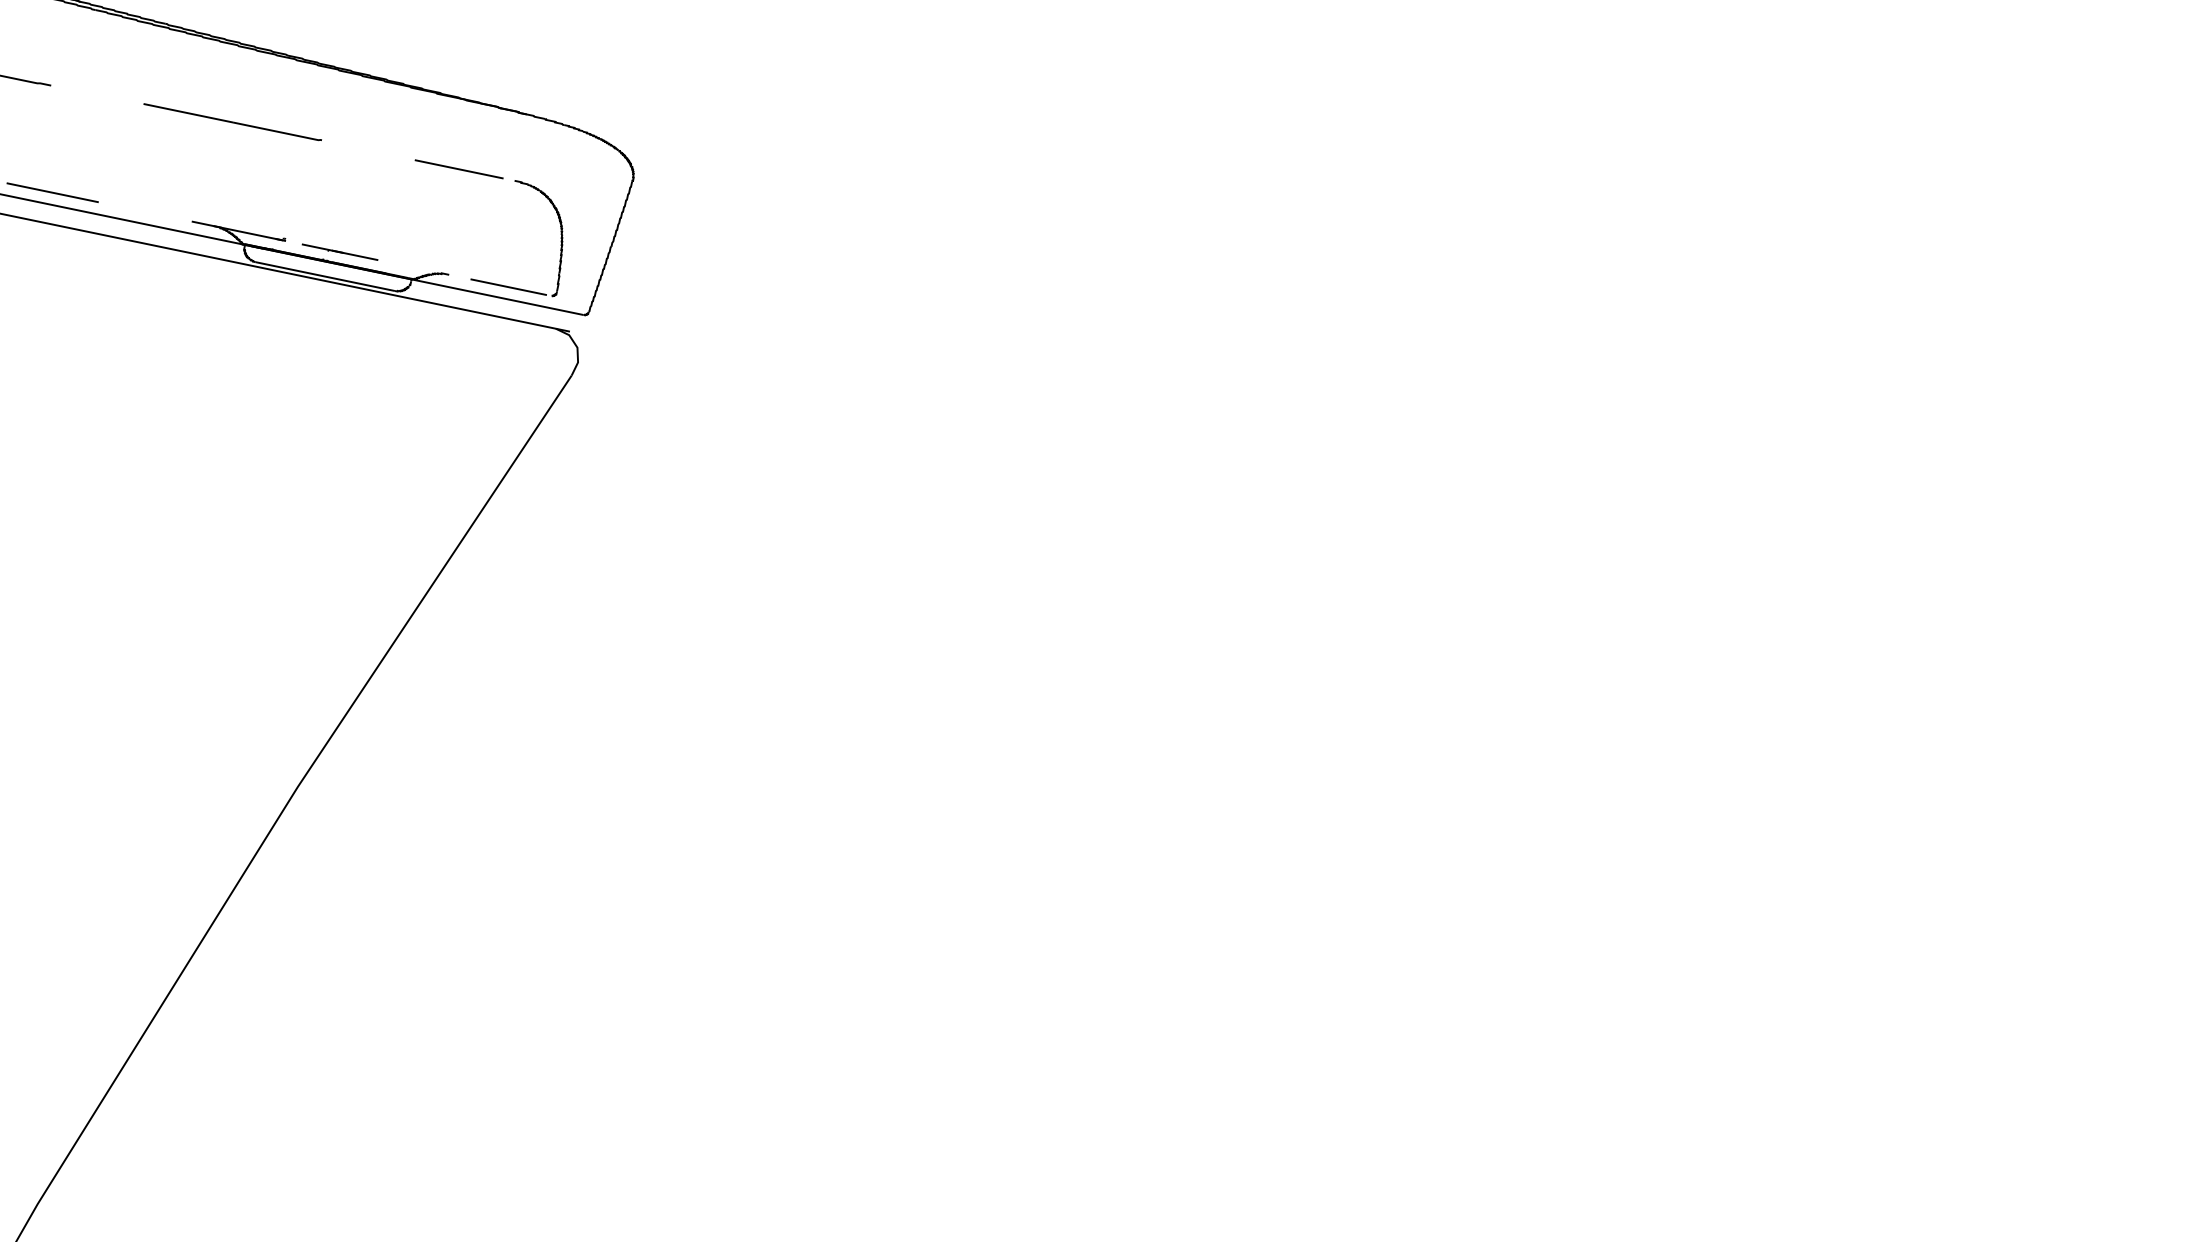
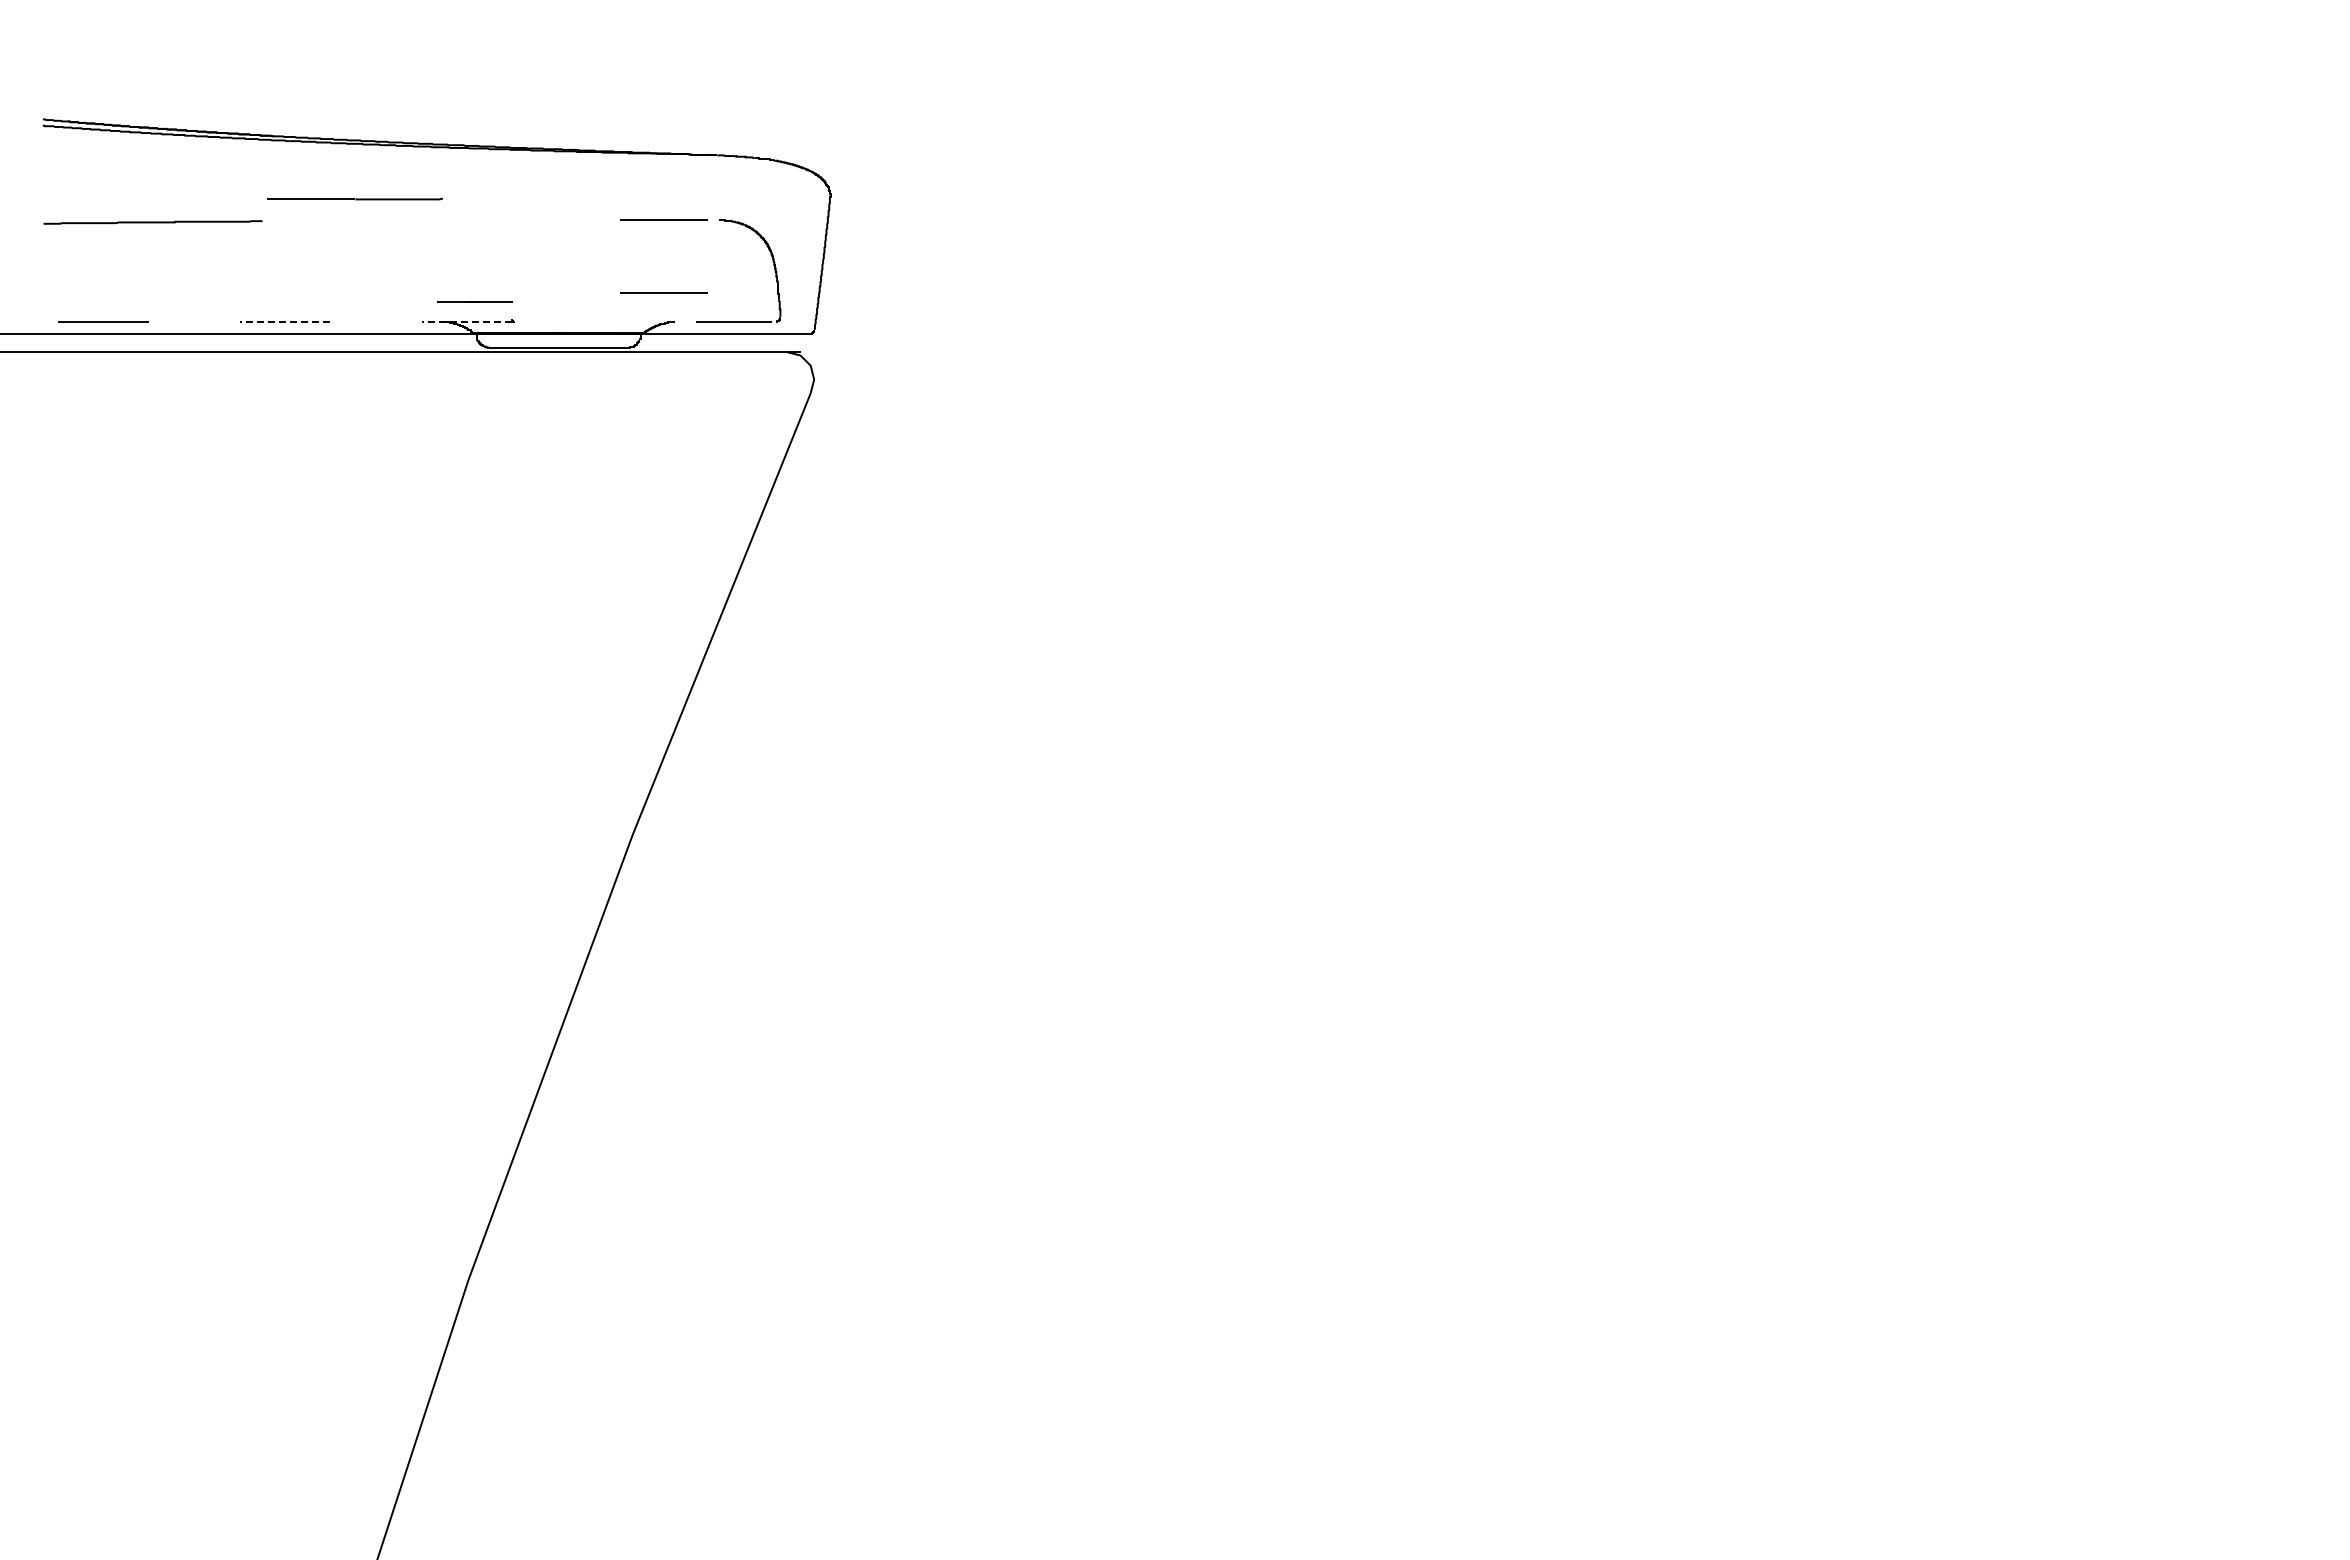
part: (232, 121) -> (354, 198), moved
line: (52, 193) -> (284, 322), solid -> dashed
line: (237, 231) -> (466, 322), solid -> dashed
line: (443, 242) -> (663, 292), added
line: (339, 251) -> (474, 301), moved

